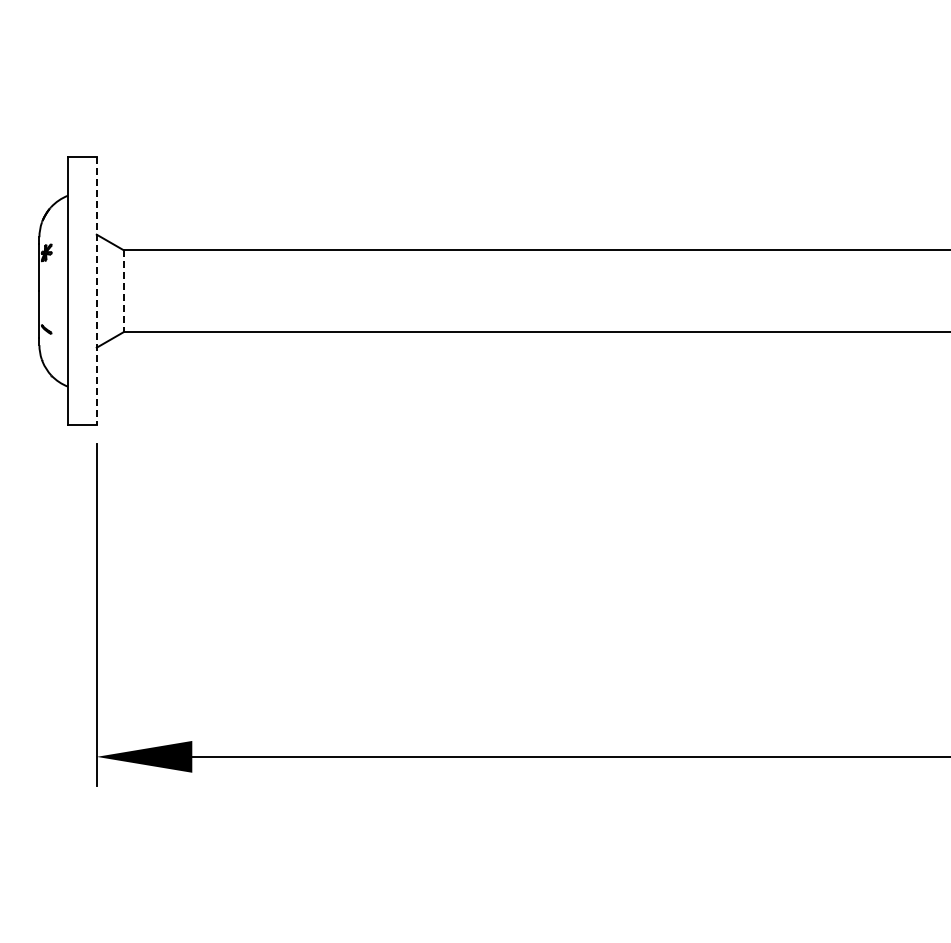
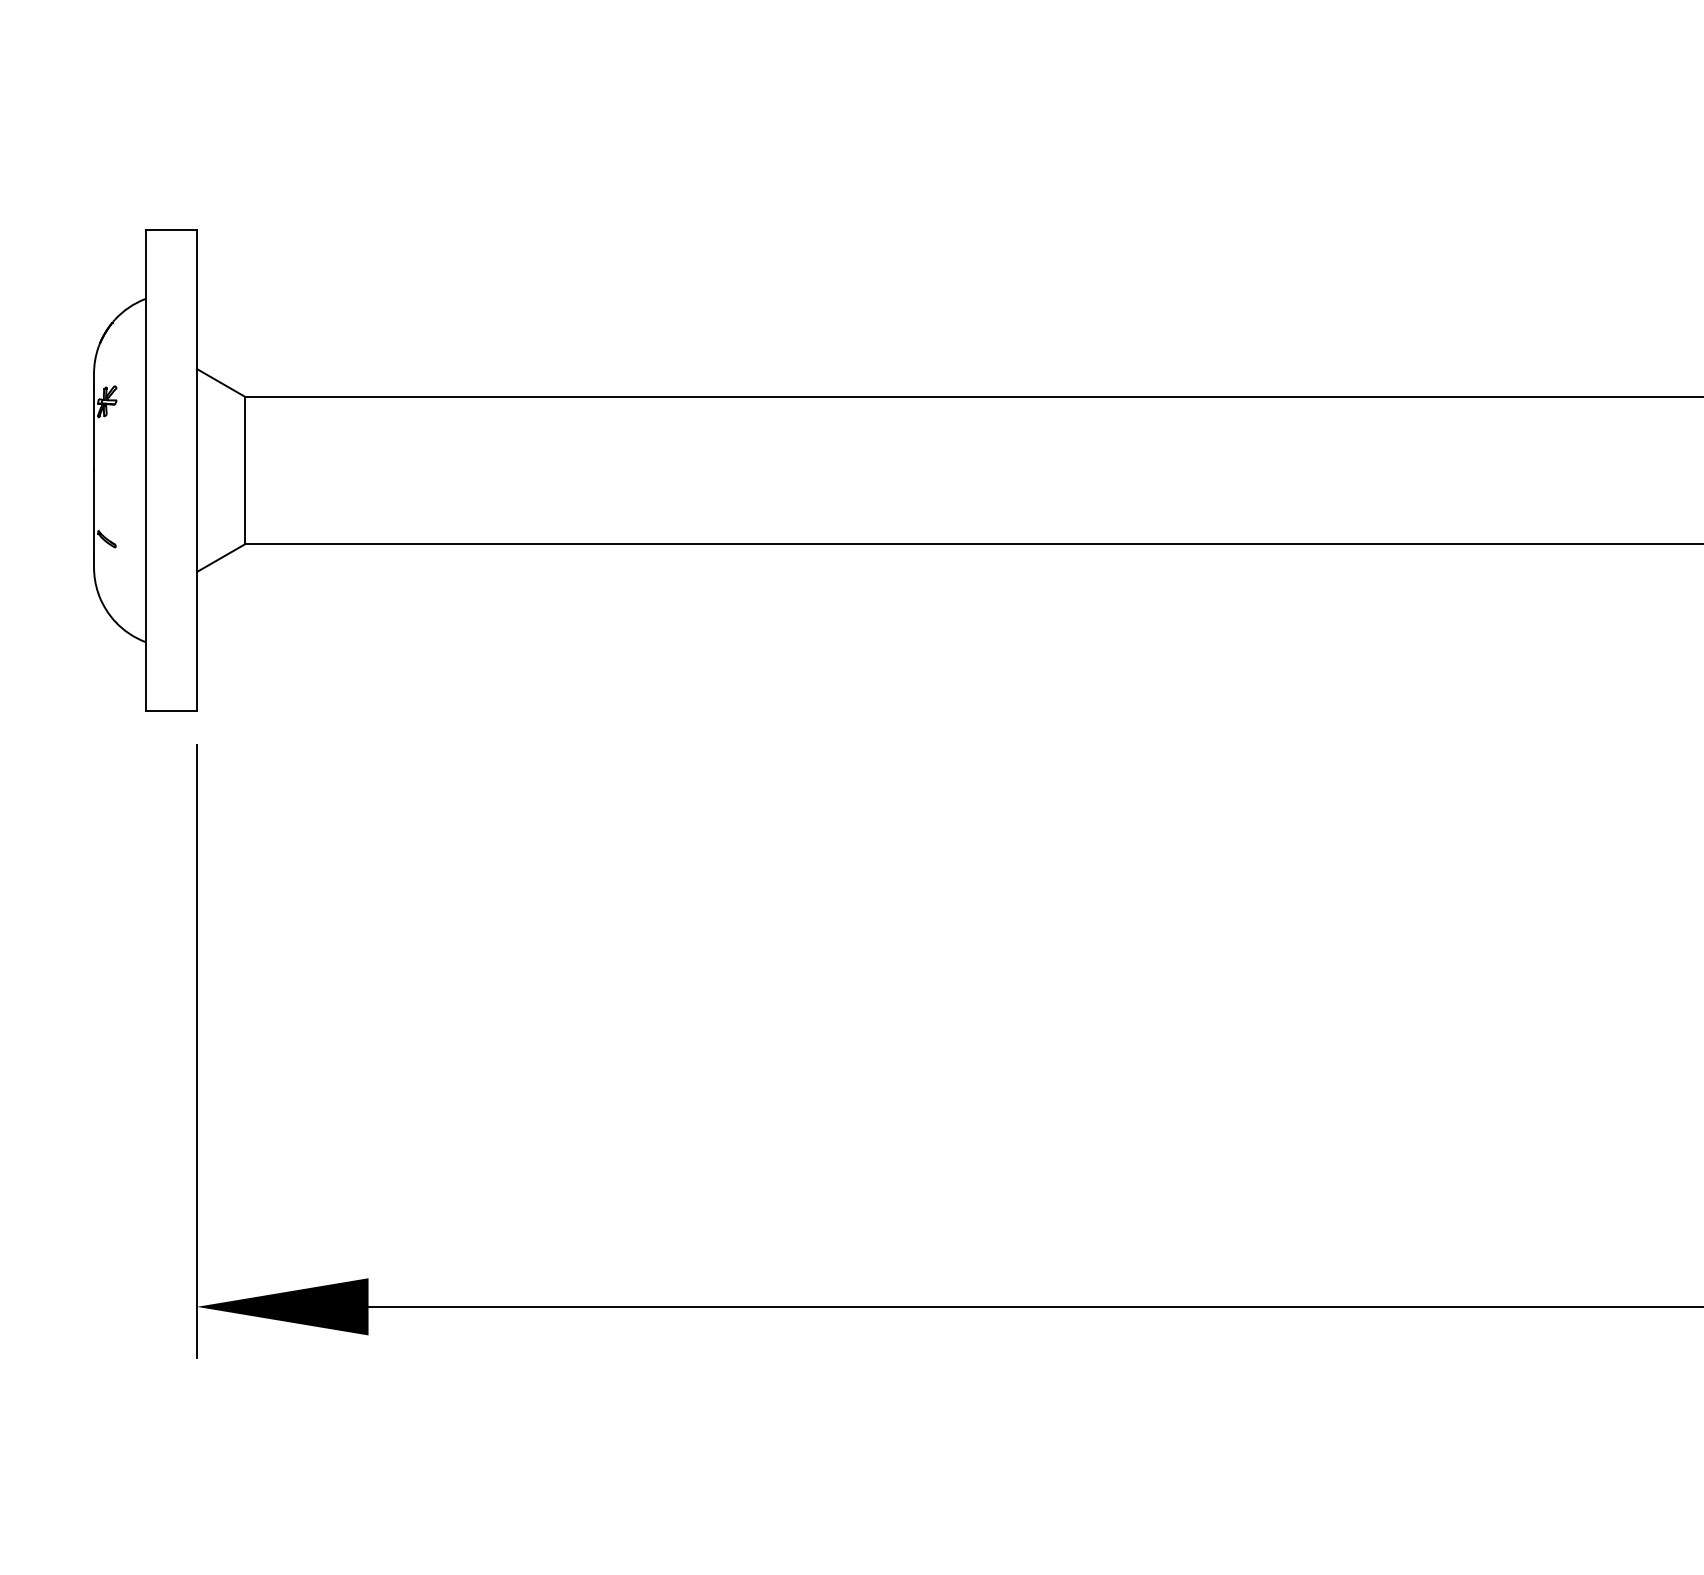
line: (96, 291) -> (196, 471), dashed -> solid
line: (123, 291) -> (244, 471), dashed -> solid

